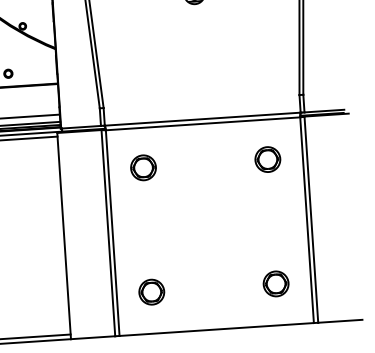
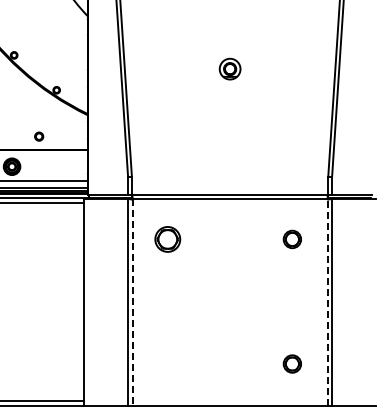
part: (267, 159) -> (292, 239), size x0.7
line: (307, 220) -> (327, 302), solid -> dashed
line: (112, 234) -> (132, 303), solid -> dashed
part: (276, 283) -> (292, 363), size x0.7
part: (151, 291) -> (167, 363), removed

